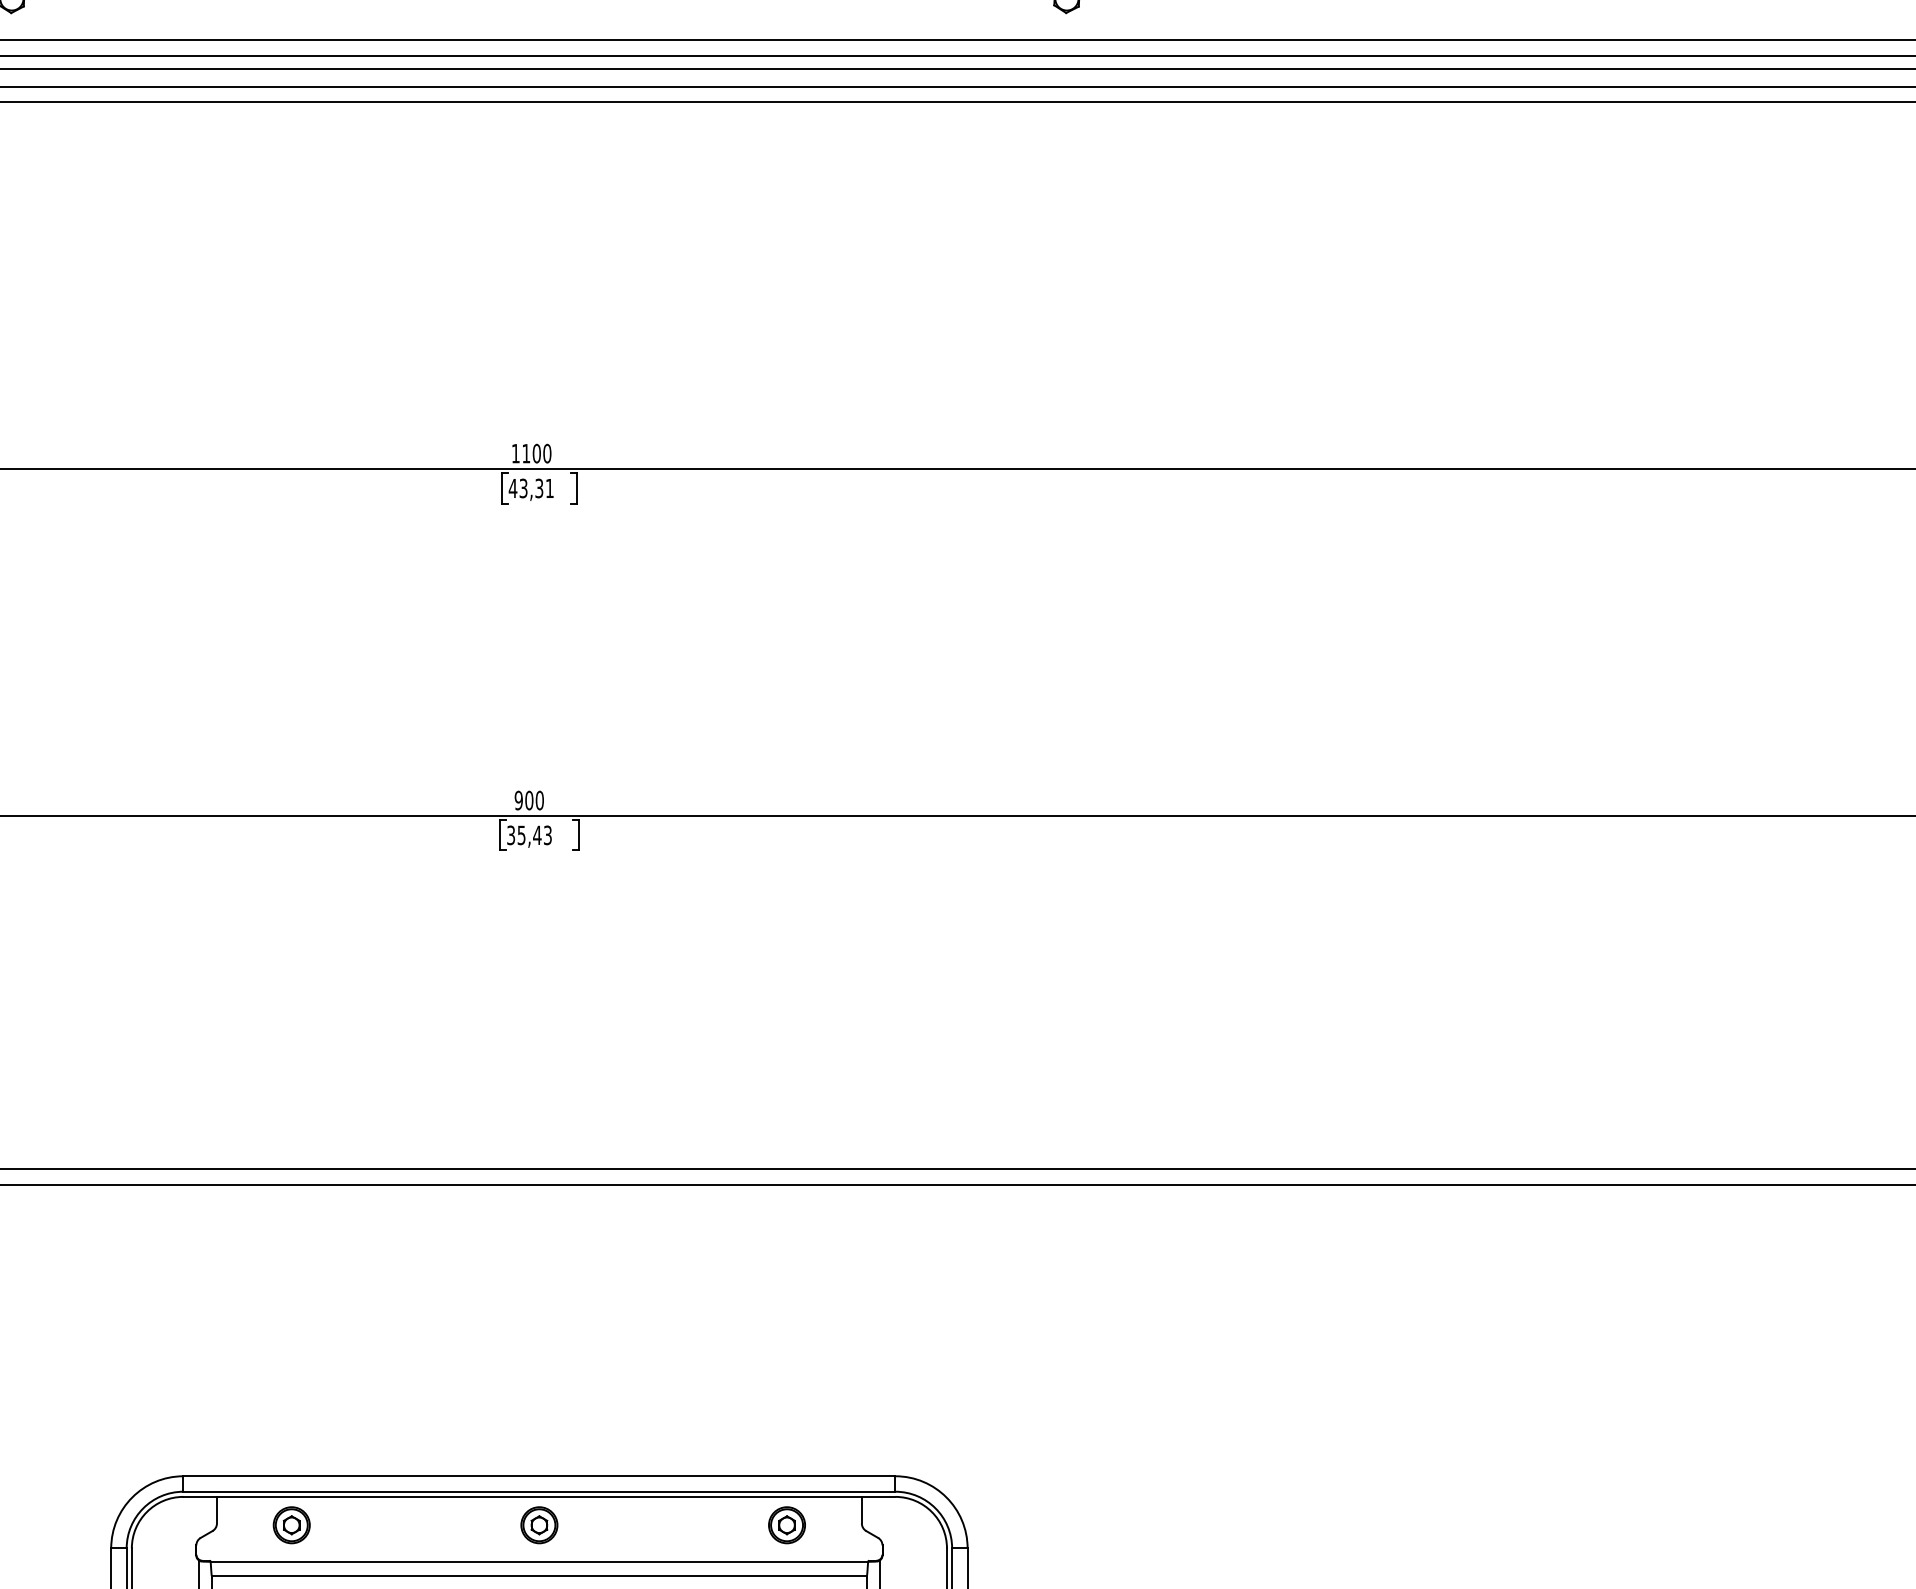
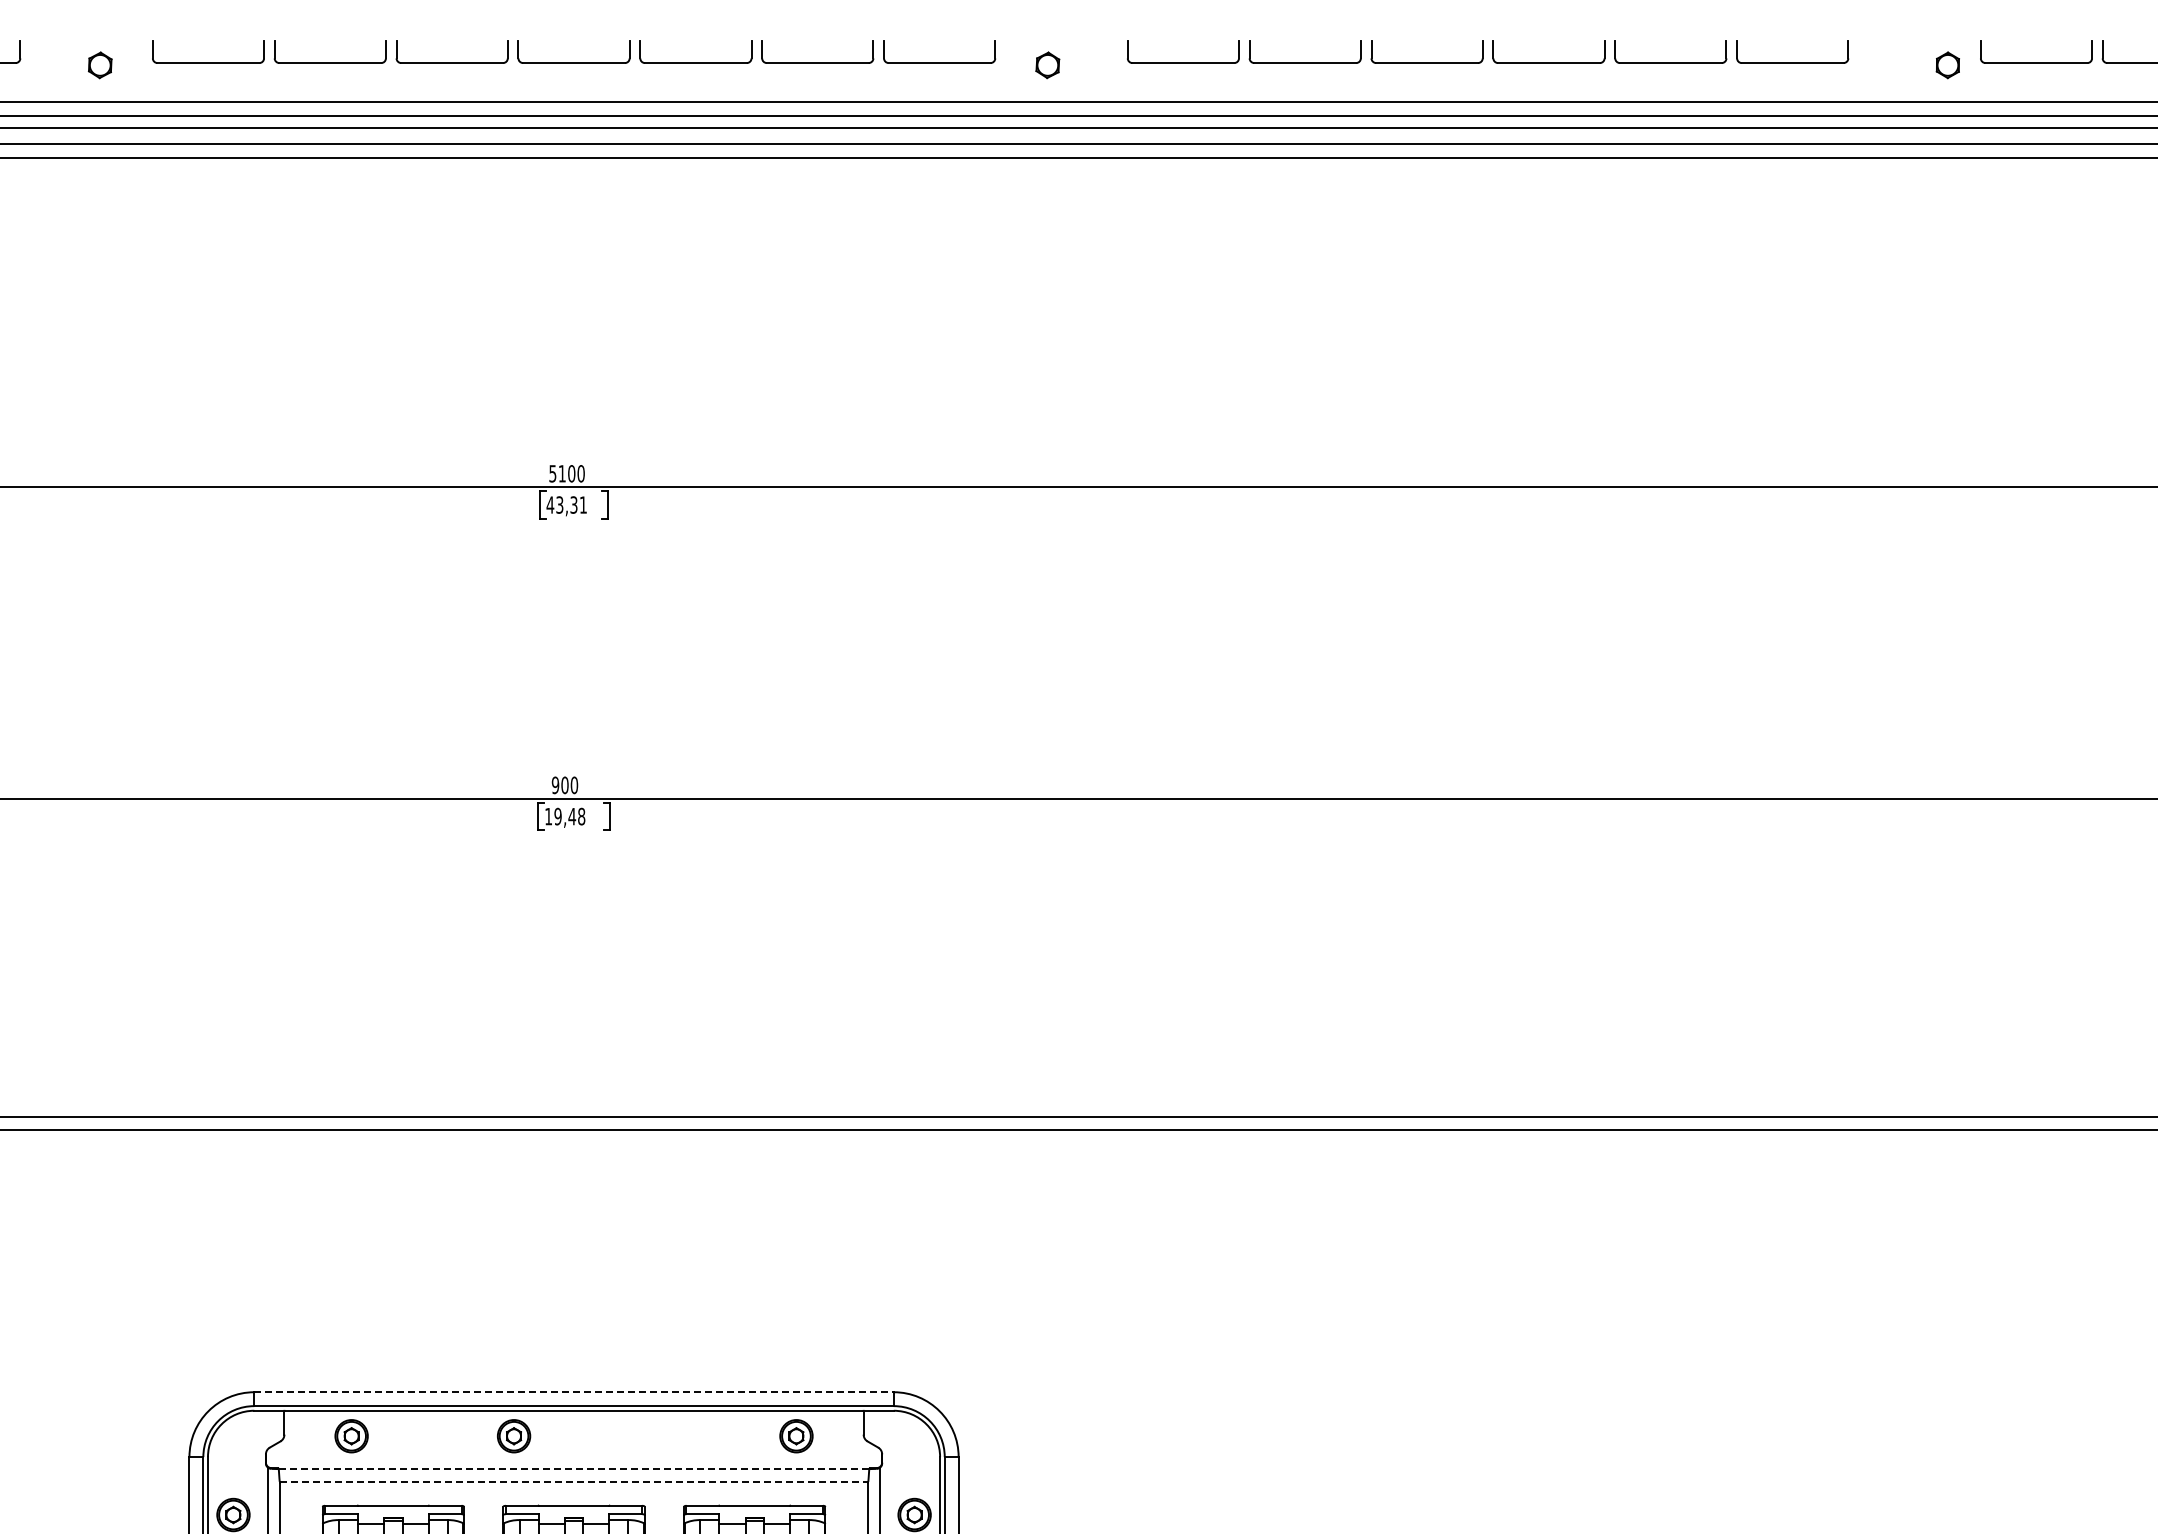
text: (515, 453) -> (552, 473), 1100 -> 5100
text: (529, 835) -> (565, 816), 35,43 -> 19,48
line: (539, 1476) -> (574, 1392), solid -> dashed
part: (539, 1525) -> (514, 1436), moved
line: (539, 1562) -> (574, 1469), solid -> dashed
line: (539, 1575) -> (574, 1481), solid -> dashed

